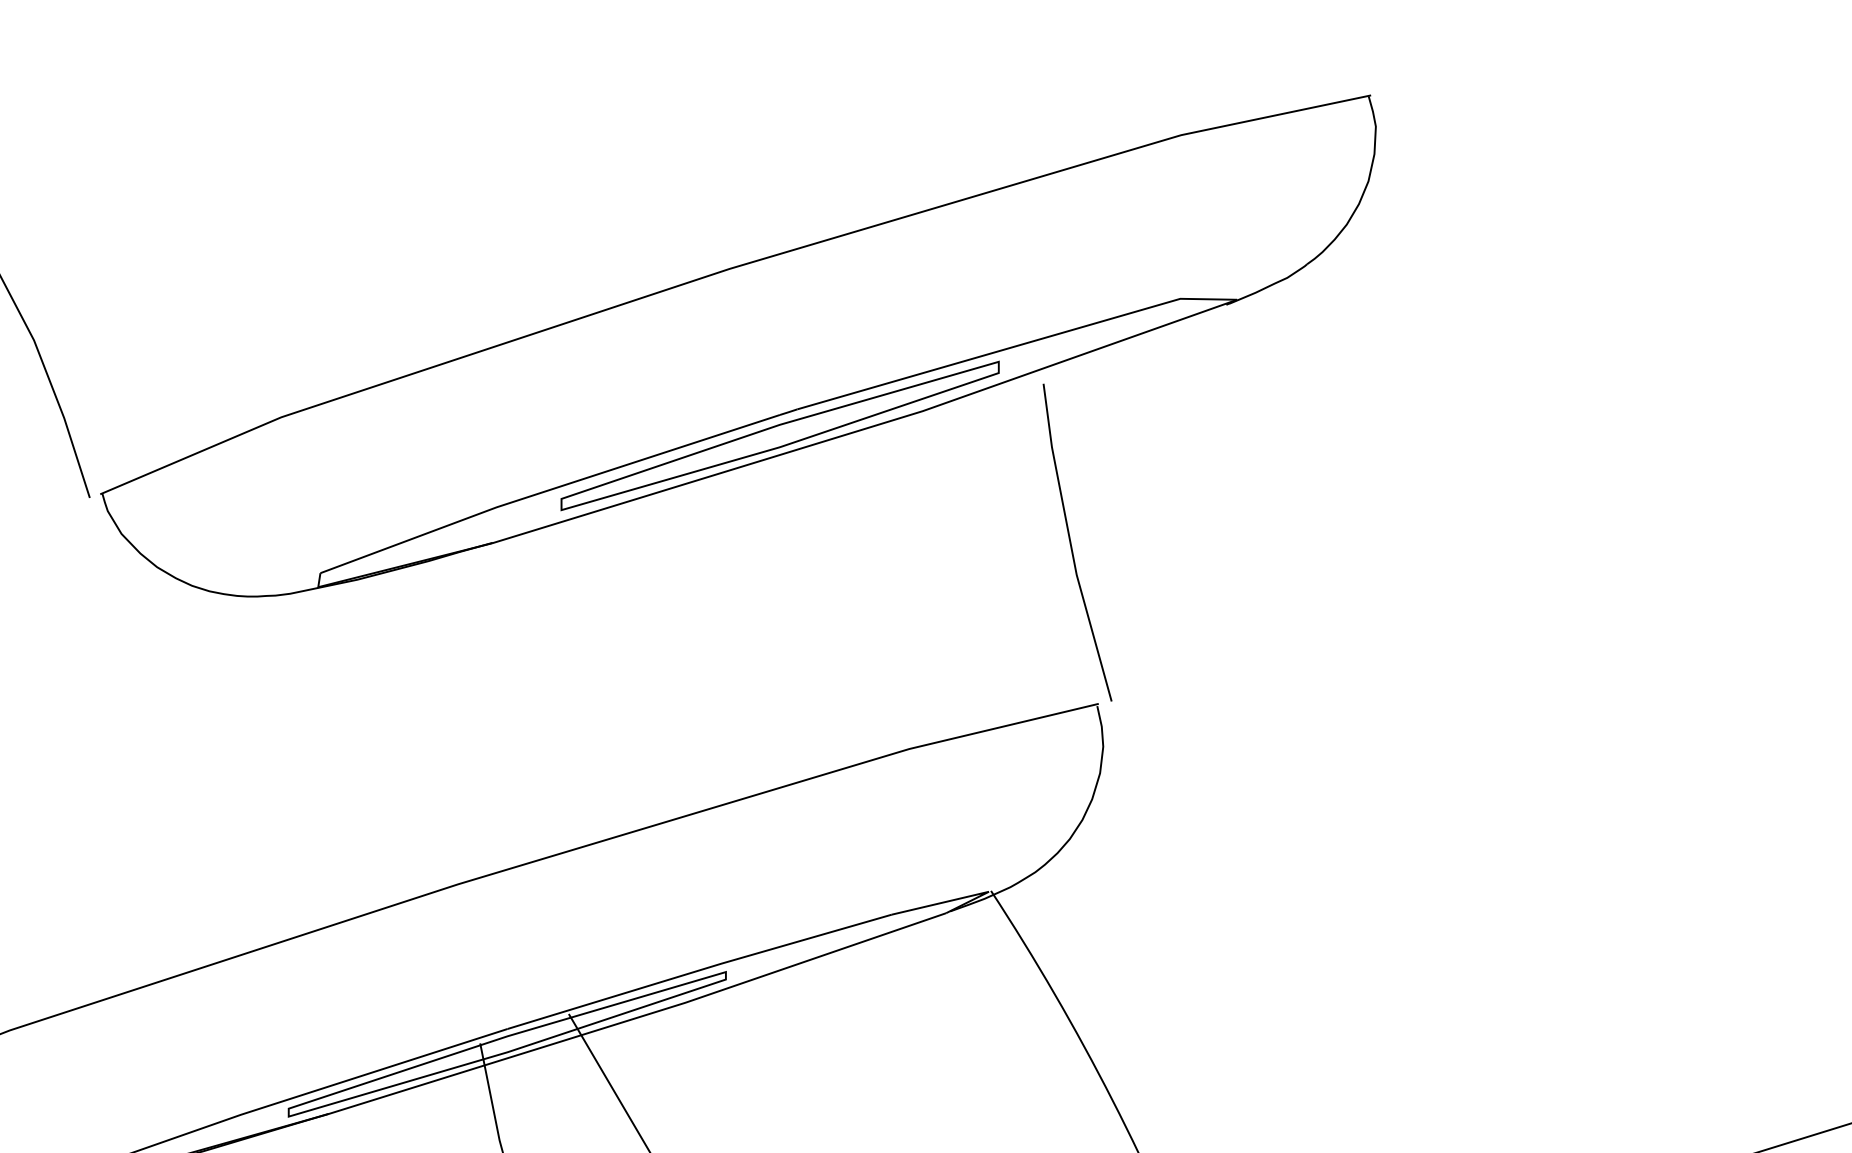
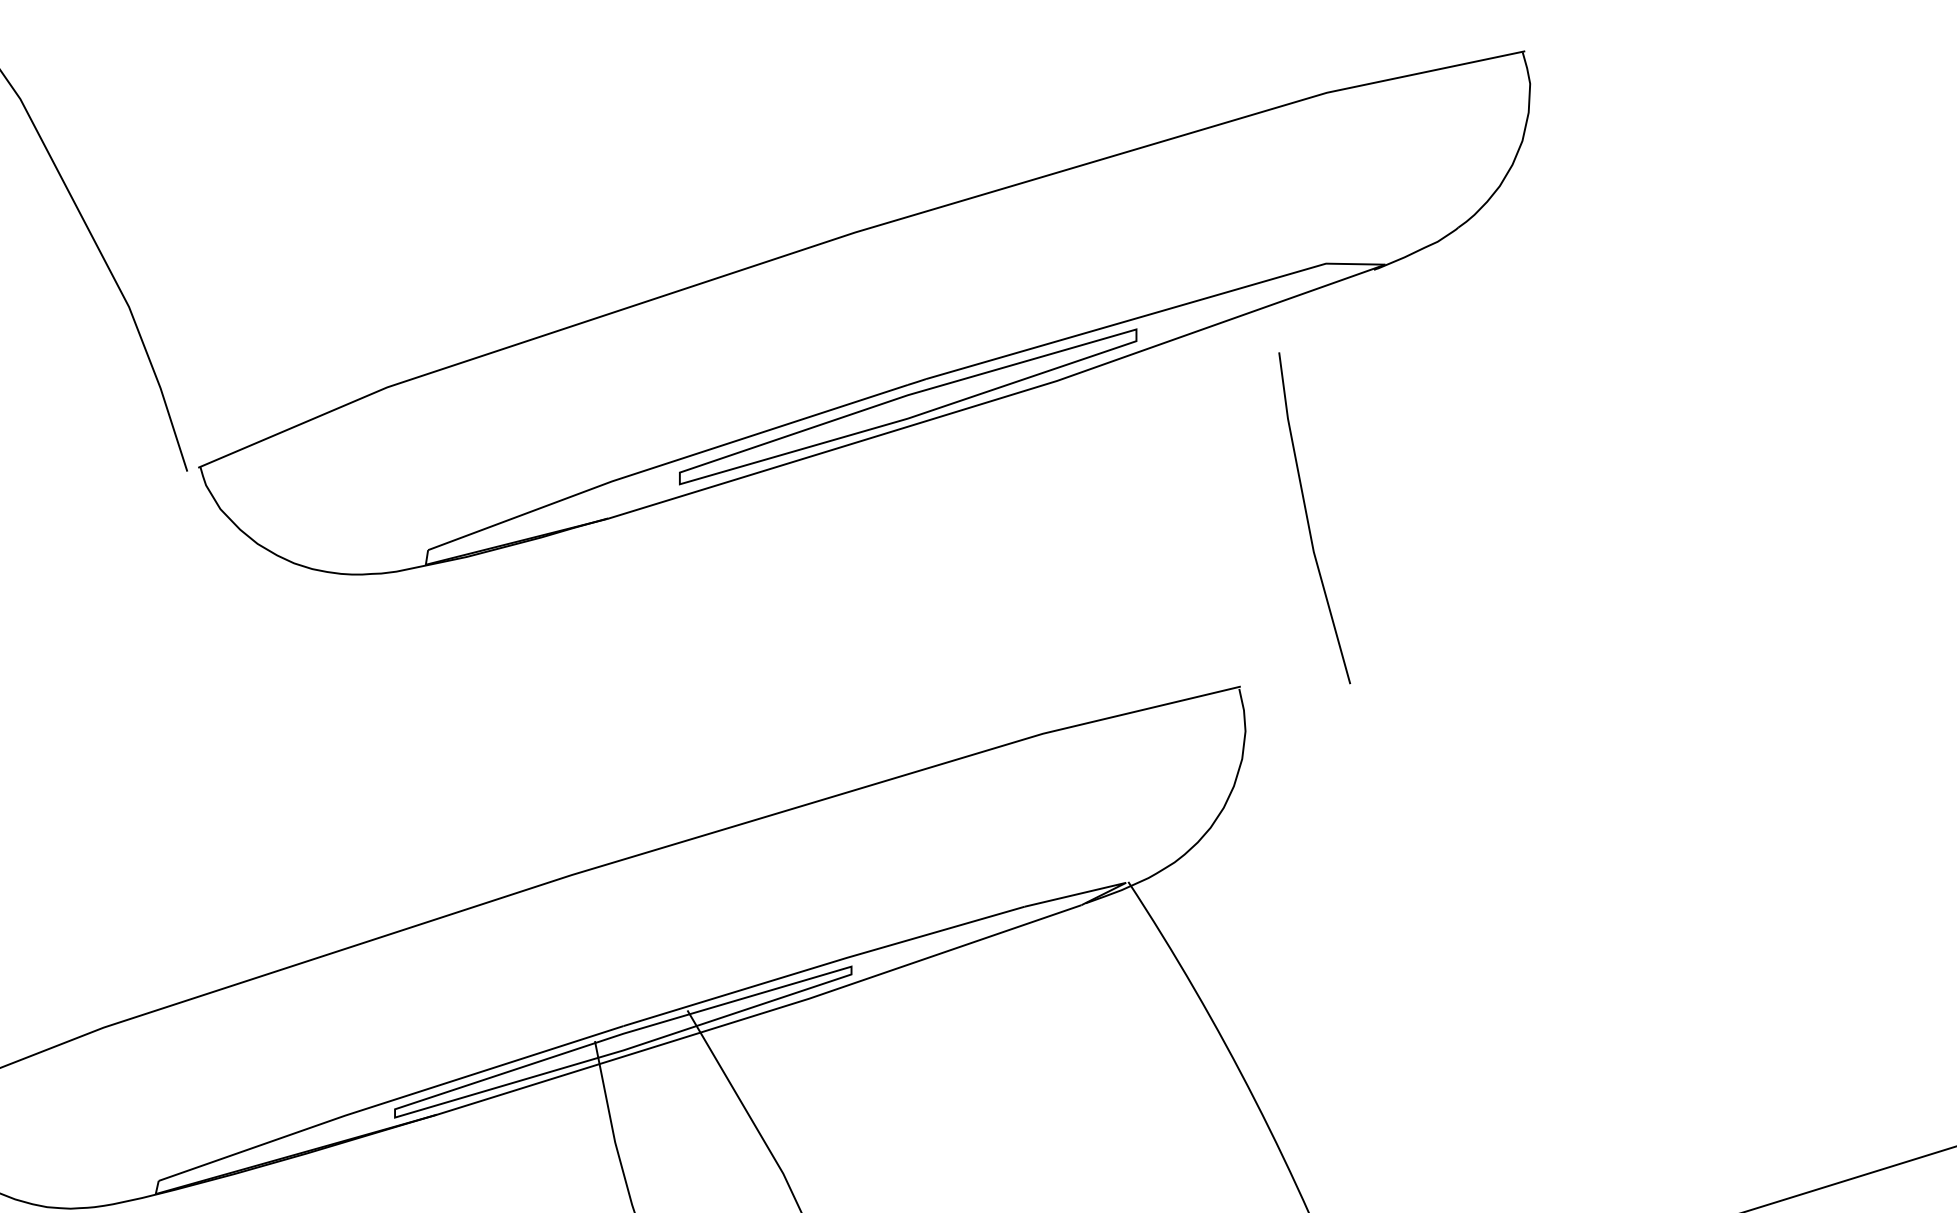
curve: (1071, 542) -> (1308, 518), moved

